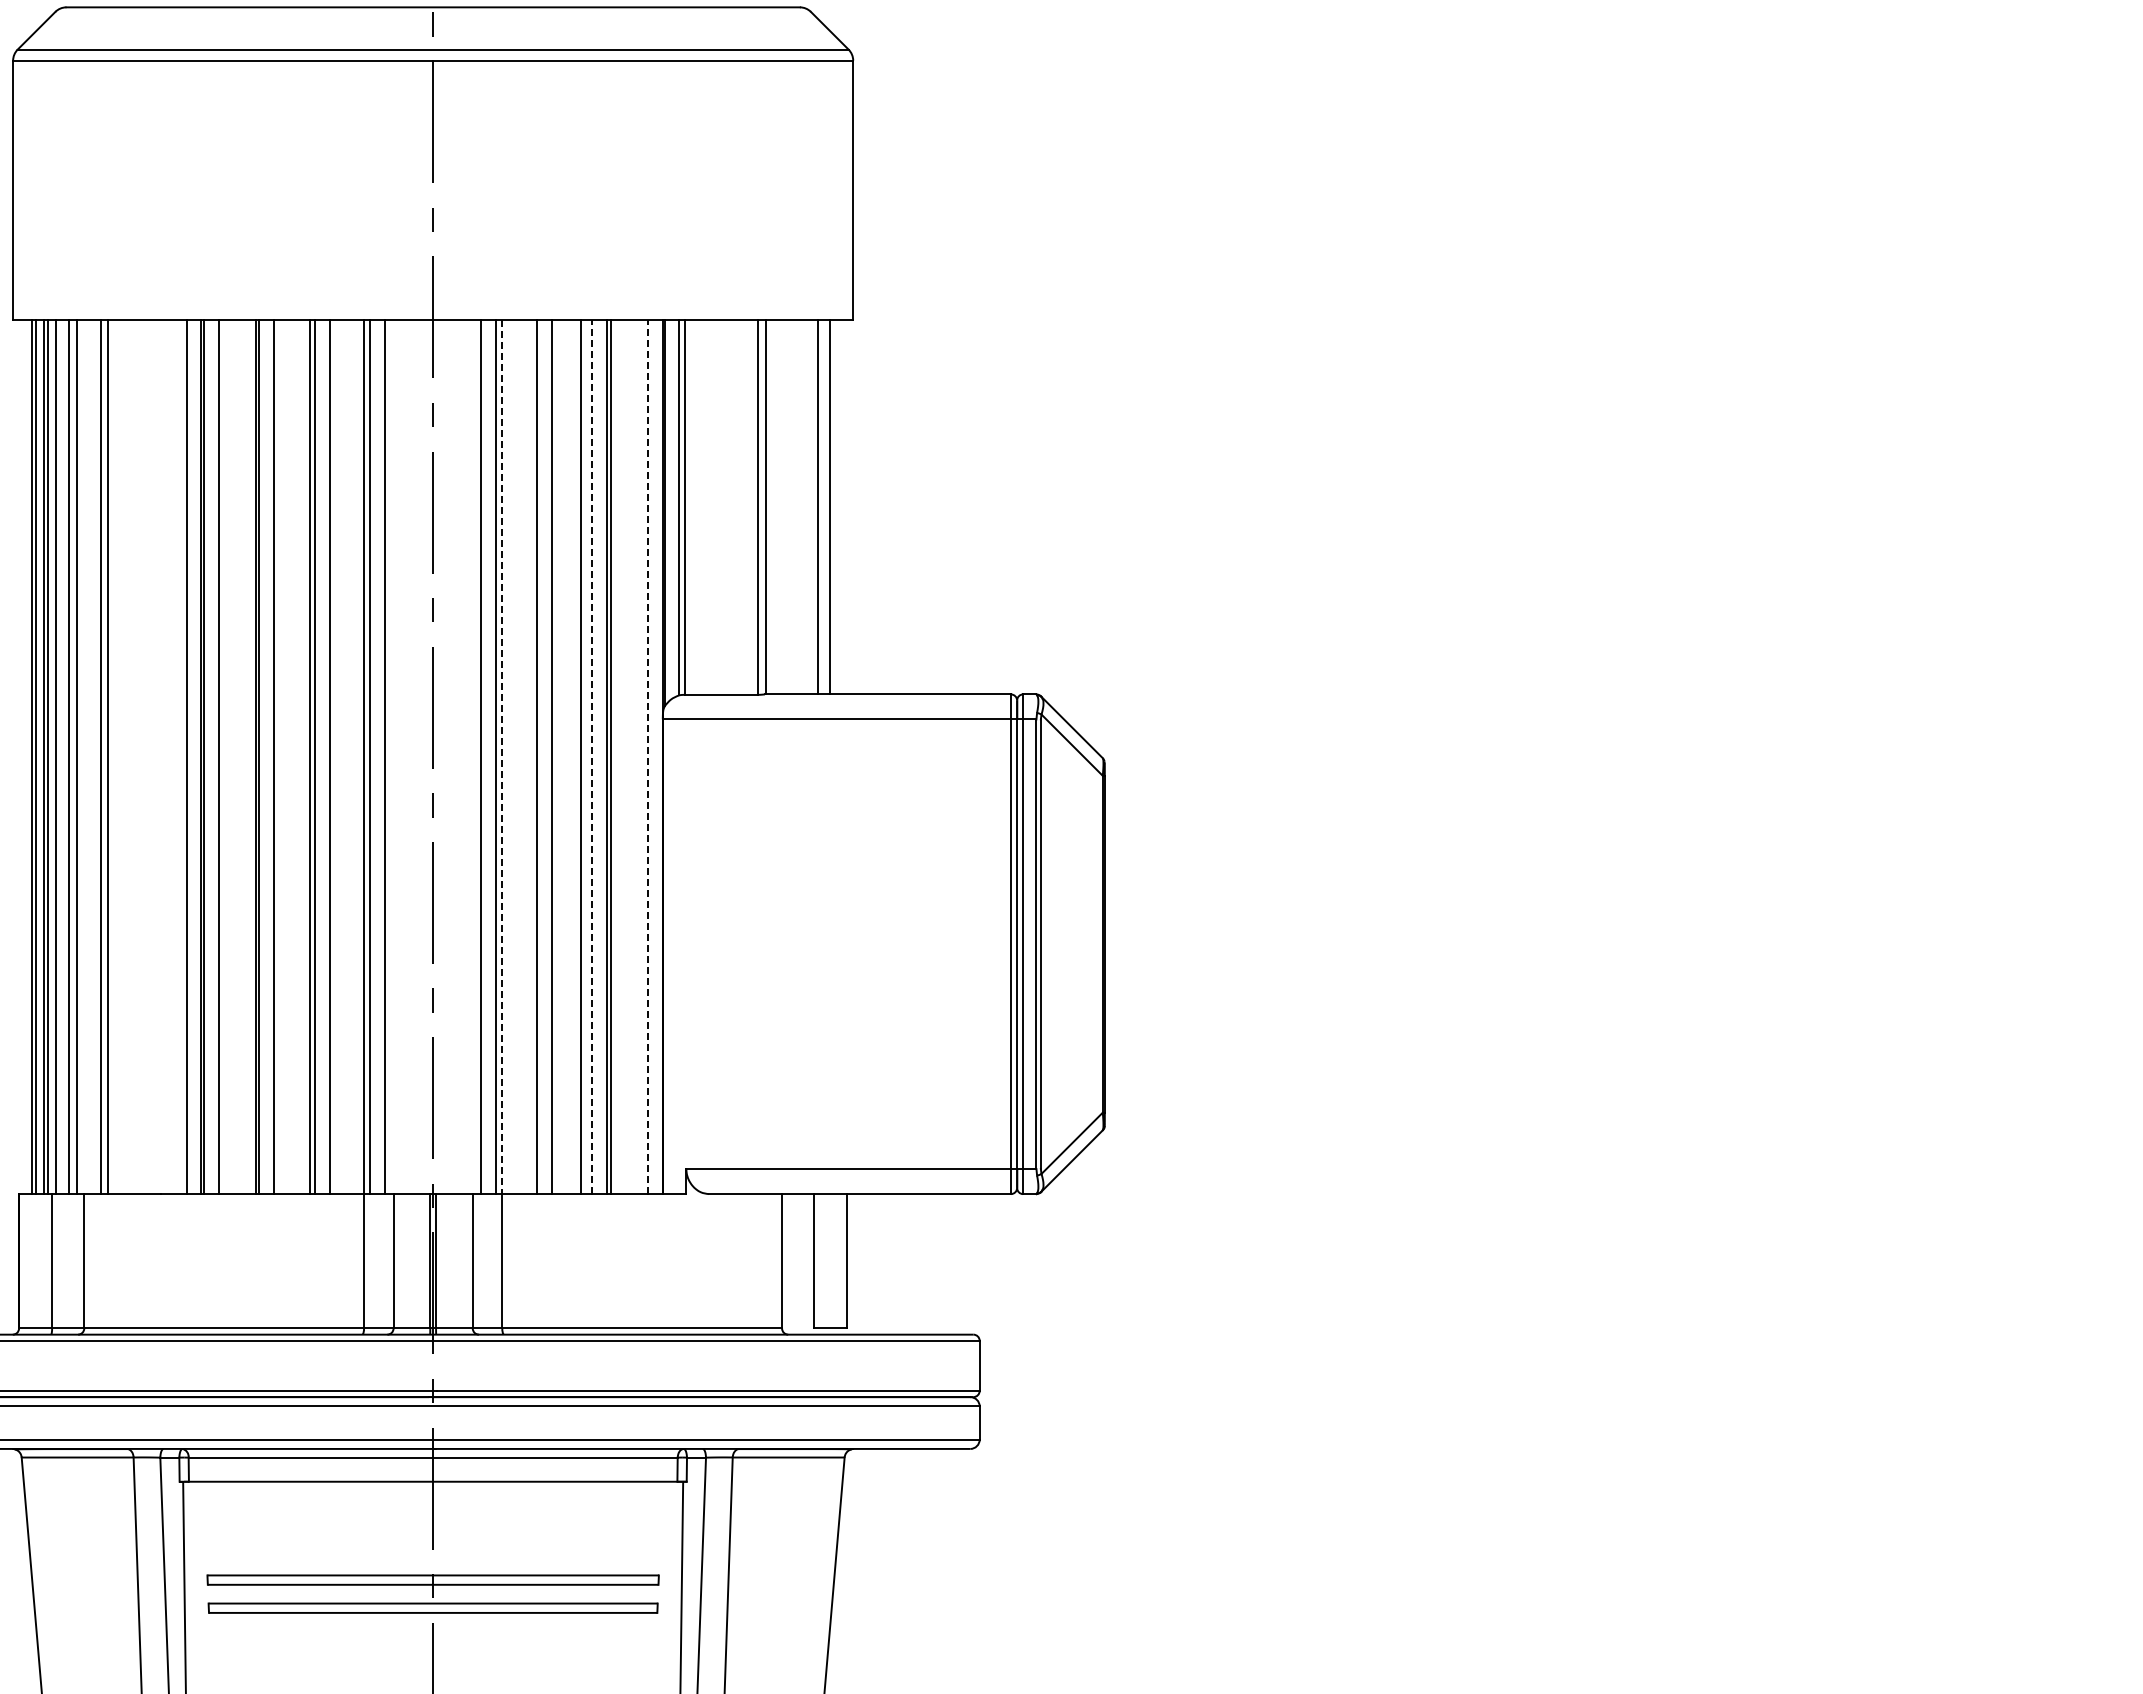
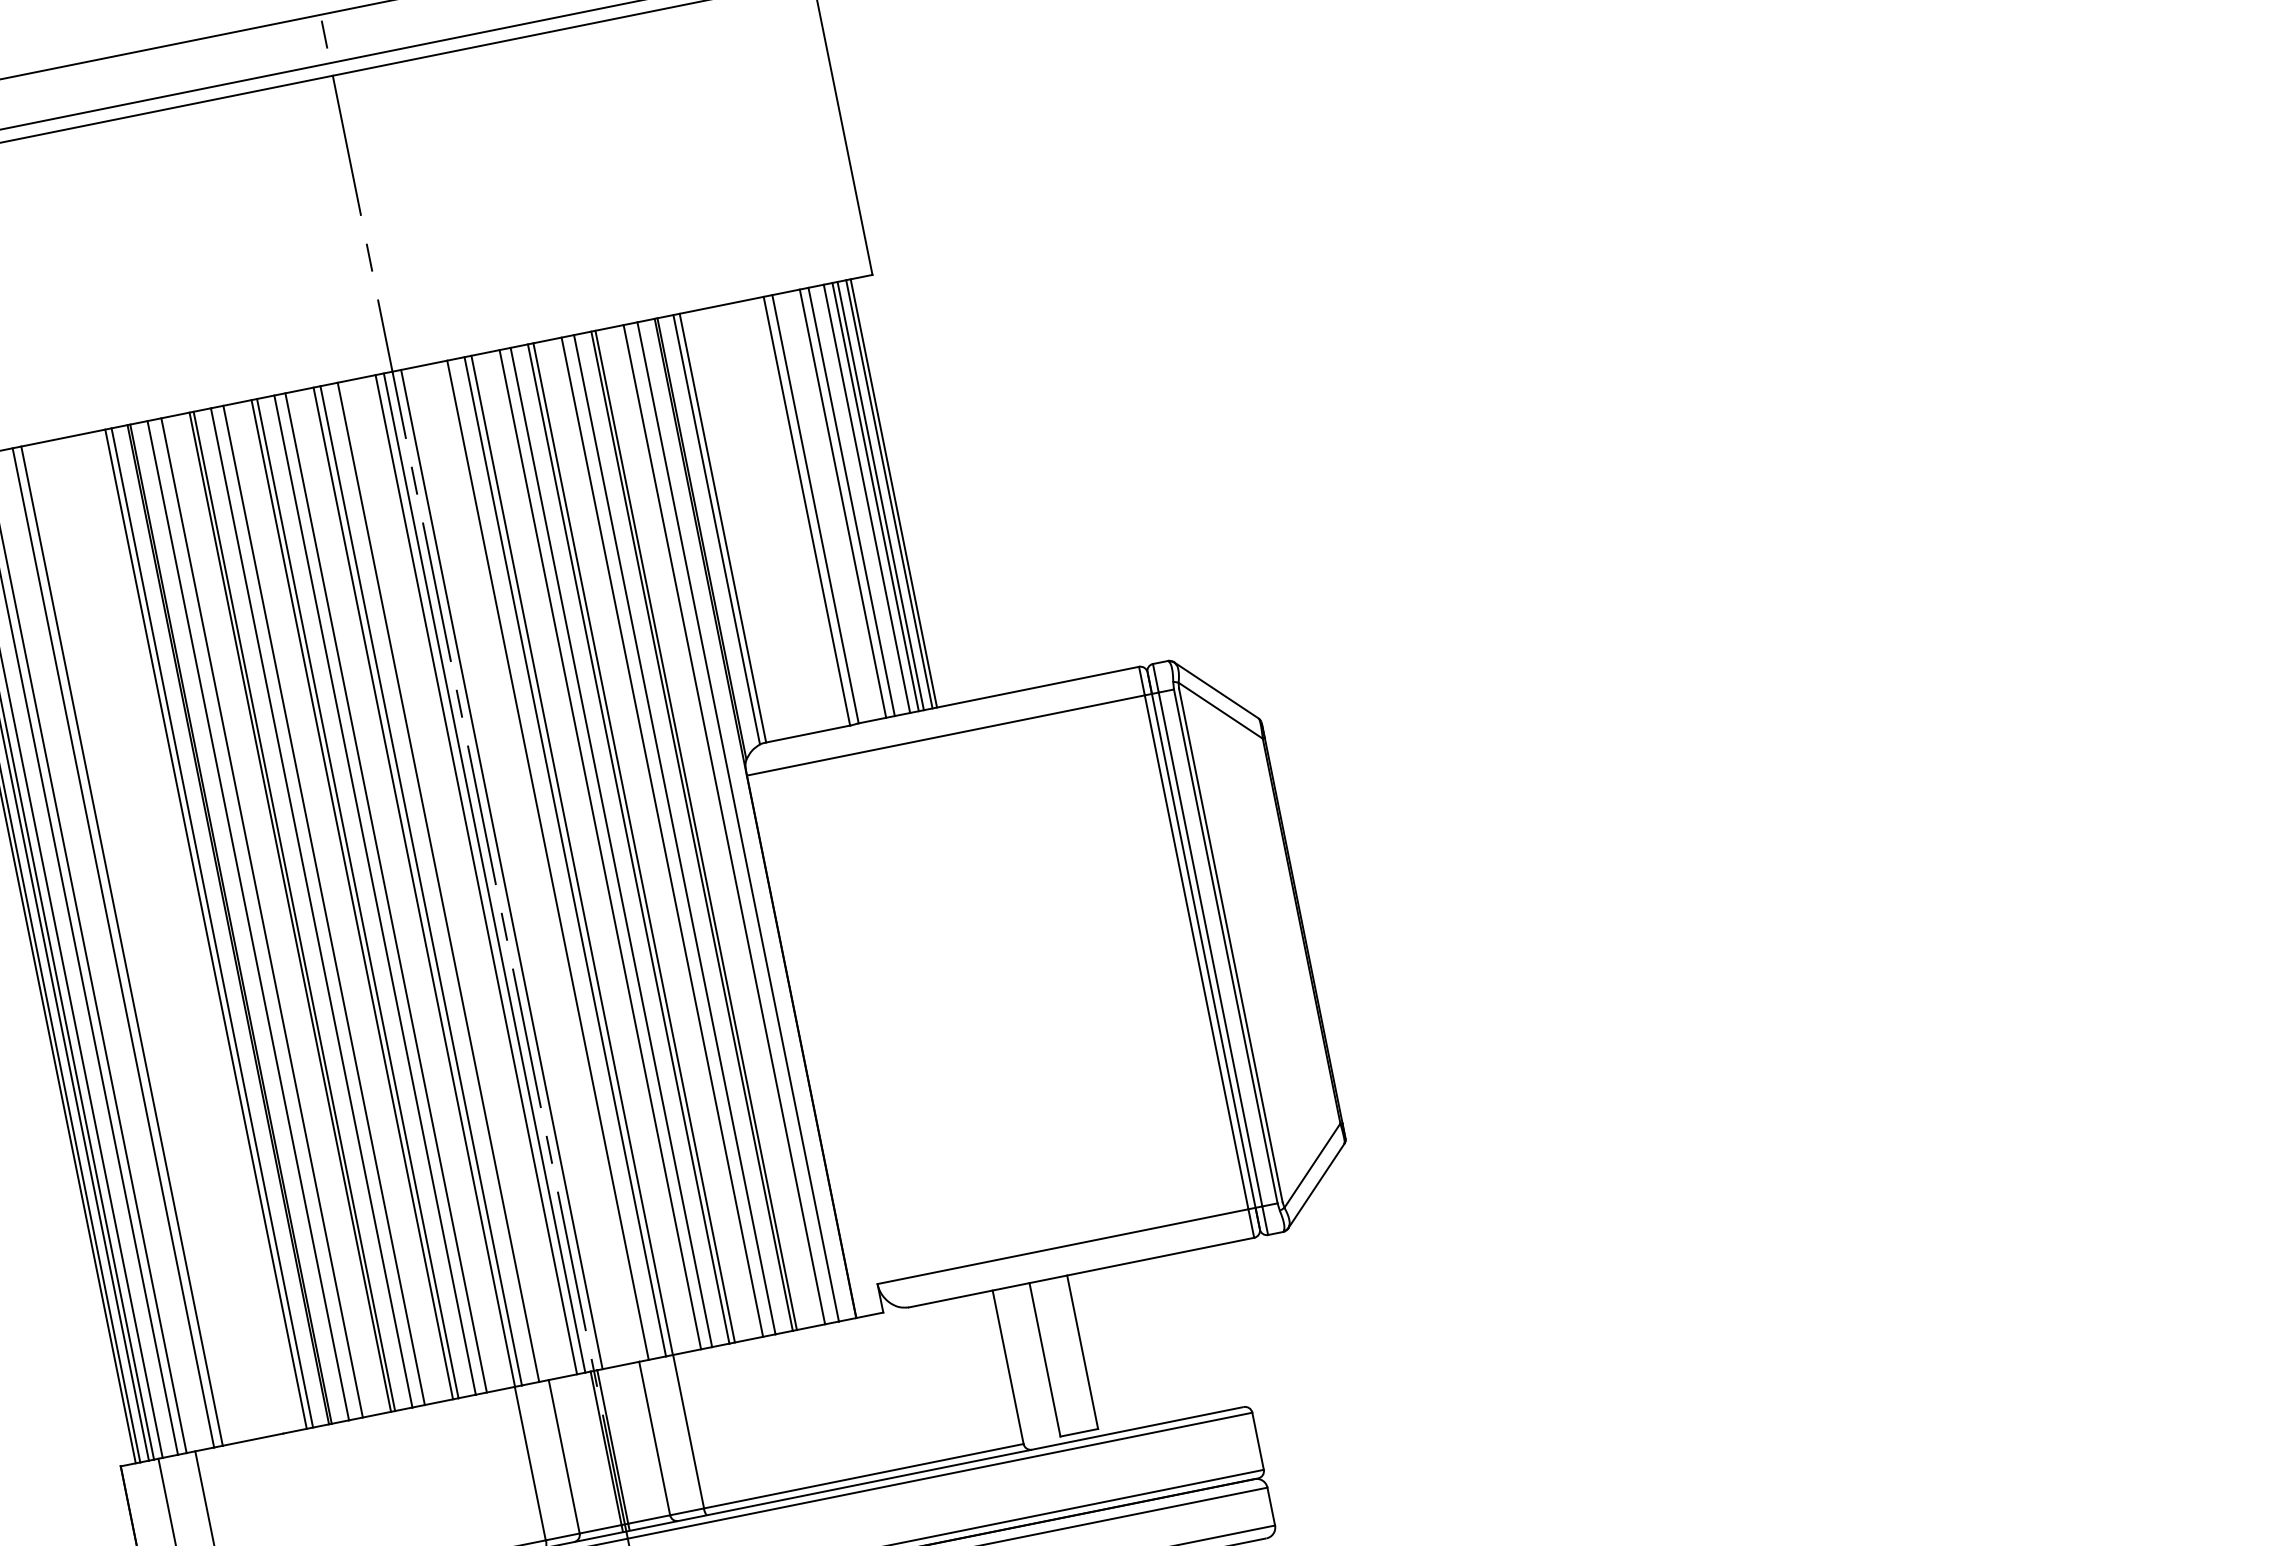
line: (789, 506) -> (842, 503), added
line: (797, 506) -> (851, 501), added
line: (810, 506) -> (866, 498), added
line: (822, 506) -> (880, 495), added
line: (834, 506) -> (894, 492), added
line: (181, 756) -> (205, 928), added
line: (230, 756) -> (261, 917), added
line: (285, 756) -> (324, 904), added
line: (339, 756) -> (386, 892), added
line: (418, 756) -> (476, 874), added
line: (425, 756) -> (484, 872), added
line: (440, 756) -> (501, 869), added
line: (526, 756) -> (599, 849), added
line: (556, 756) -> (634, 842), added
line: (592, 756) -> (675, 834), dashed -> solid
line: (635, 756) -> (724, 824), added
line: (647, 756) -> (738, 821), dashed -> solid
line: (502, 757) -> (572, 856), dashed -> solid

